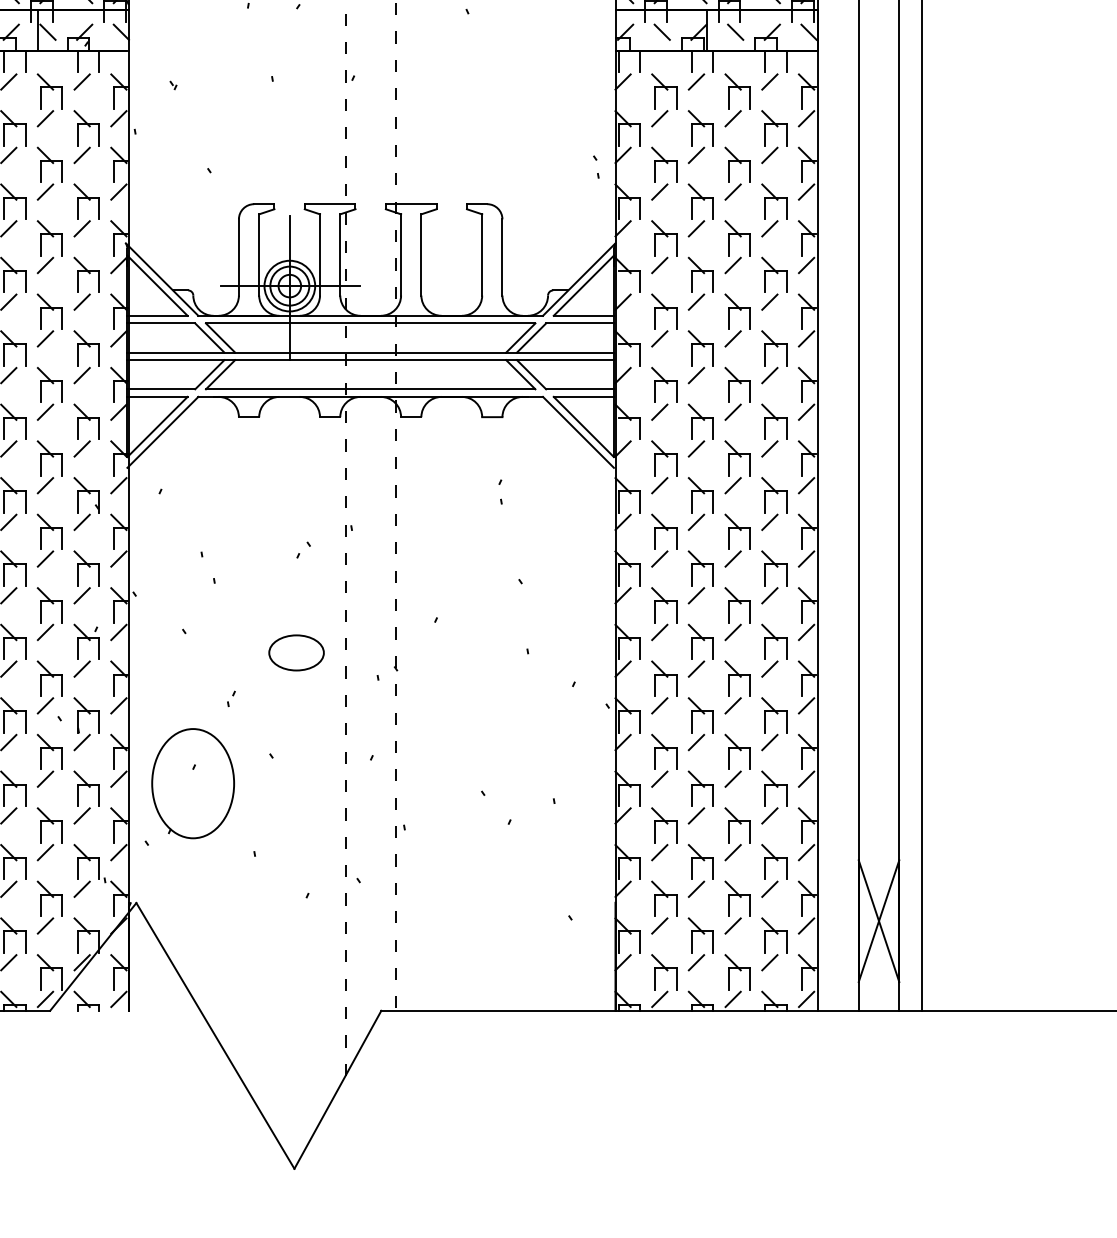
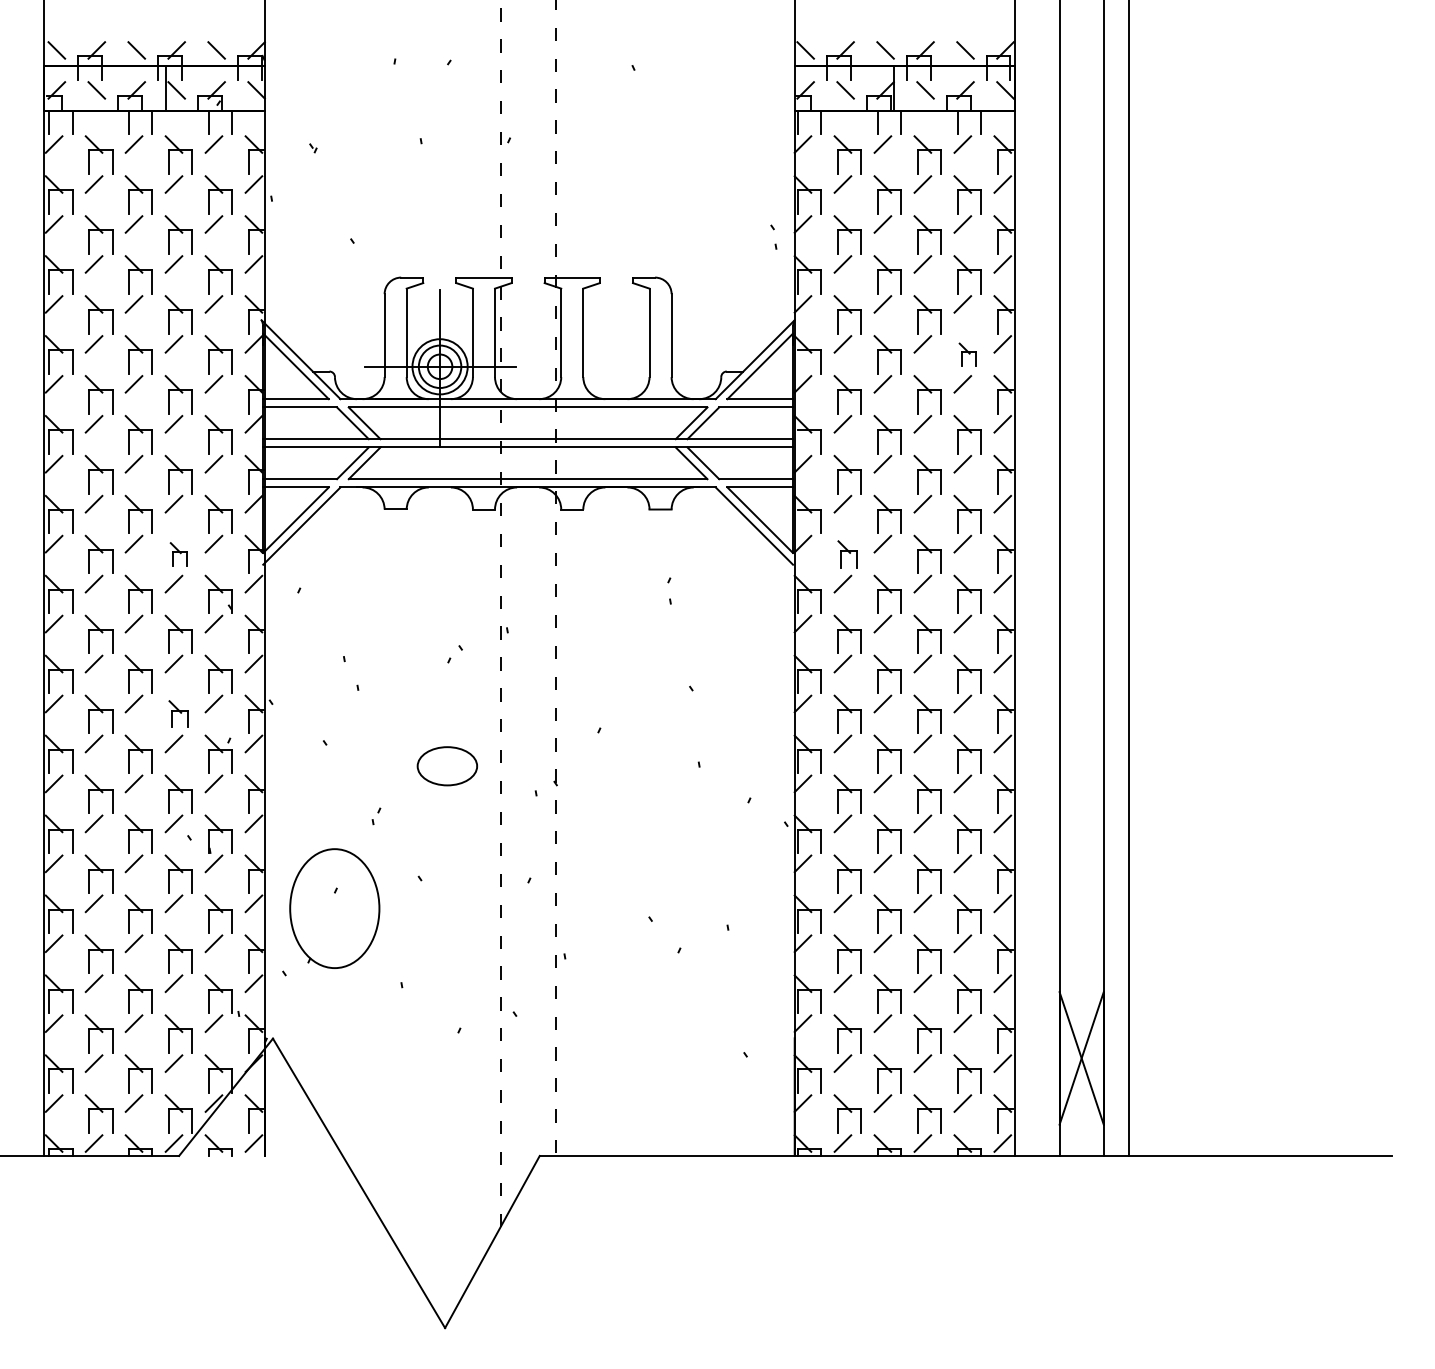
part: (774, 274) -> (967, 354), size x0.6
part: (49, 457) -> (178, 553), size x0.6
part: (663, 457) -> (847, 553), size x0.7
part: (49, 604) -> (178, 713), size x0.7

